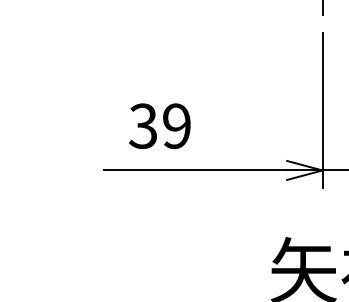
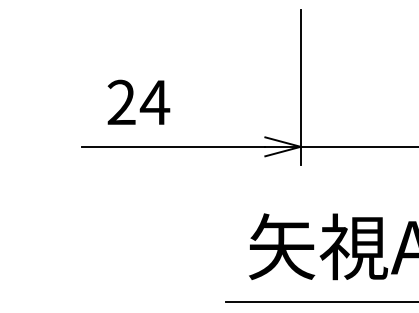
text: (160, 126) -> (138, 102), 39 -> 24

